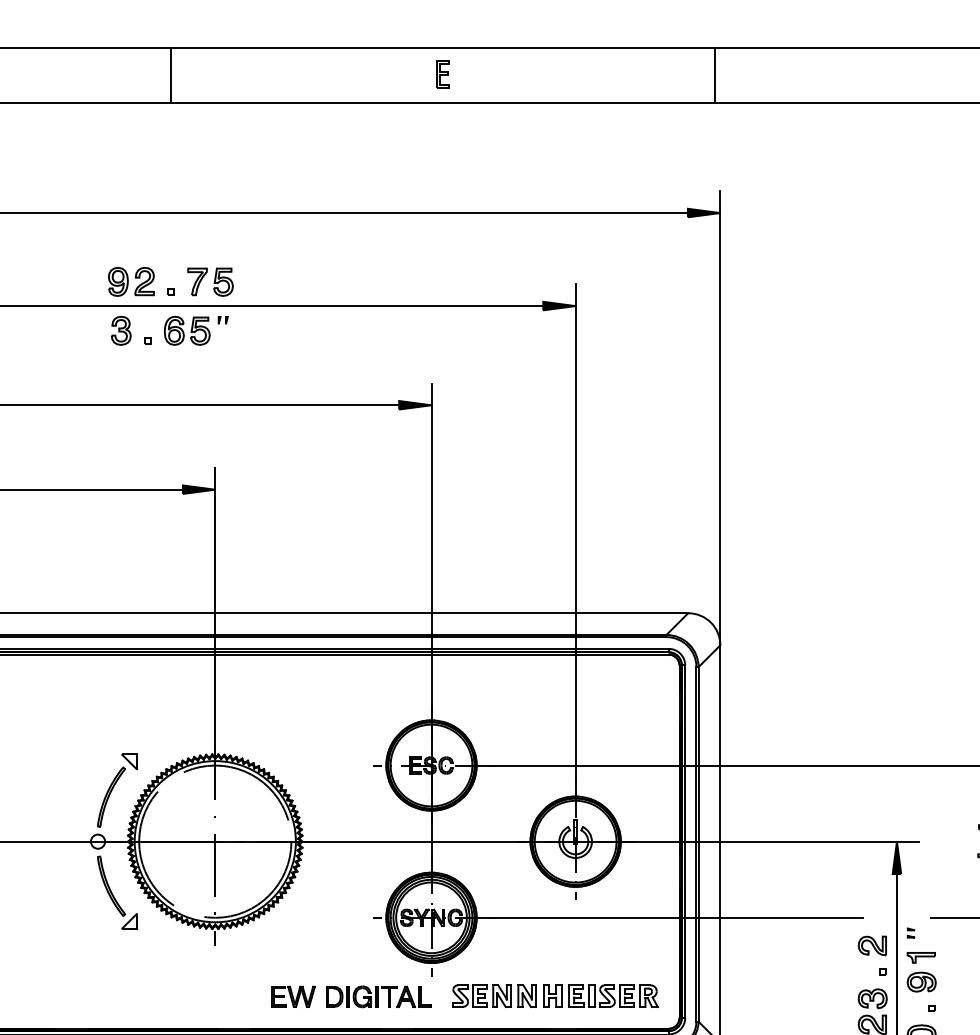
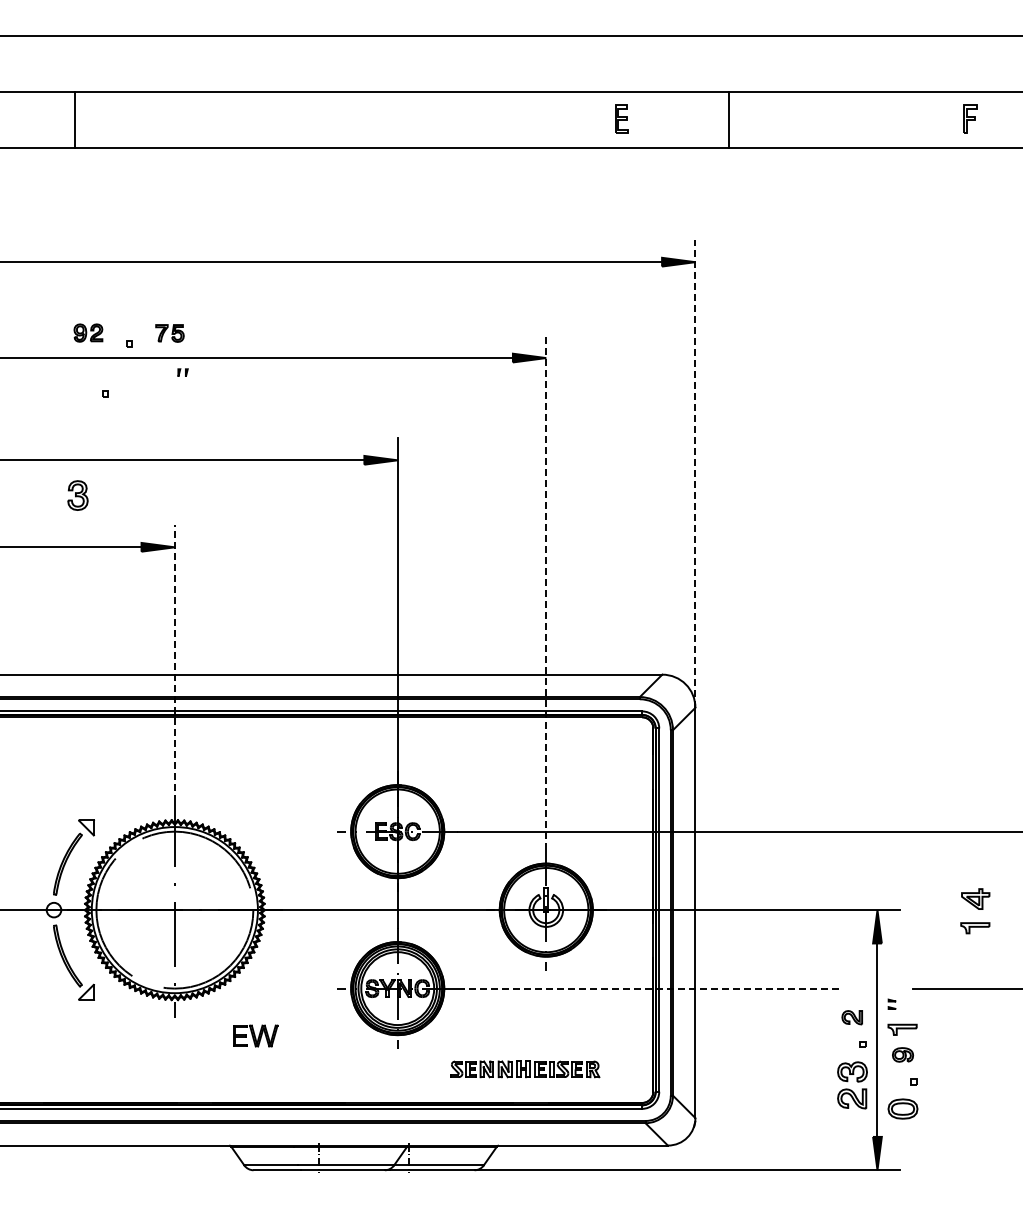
part: (442, 73) -> (621, 118), moved
line: (170, 75) -> (74, 120), moved
line: (714, 75) -> (728, 120), moved
part: (131, 281) -> (88, 332), size x0.6
part: (210, 282) -> (169, 333), size x0.6
part: (120, 330) -> (77, 495), moved
part: (186, 330) -> (145, 383), removed
line: (720, 418) -> (695, 473), solid -> dashed
line: (575, 533) -> (546, 592), solid -> dashed
line: (214, 602) -> (174, 663), solid -> dashed
line: (676, 917) -> (650, 988), solid -> dashed
part: (872, 945) -> (852, 1017), size x0.7
part: (921, 981) -> (902, 1054), size x0.7
part: (293, 996) -> (255, 1035), moved
part: (378, 996) -> (343, 1069), removed
part: (555, 996) -> (525, 1069), size x0.7

